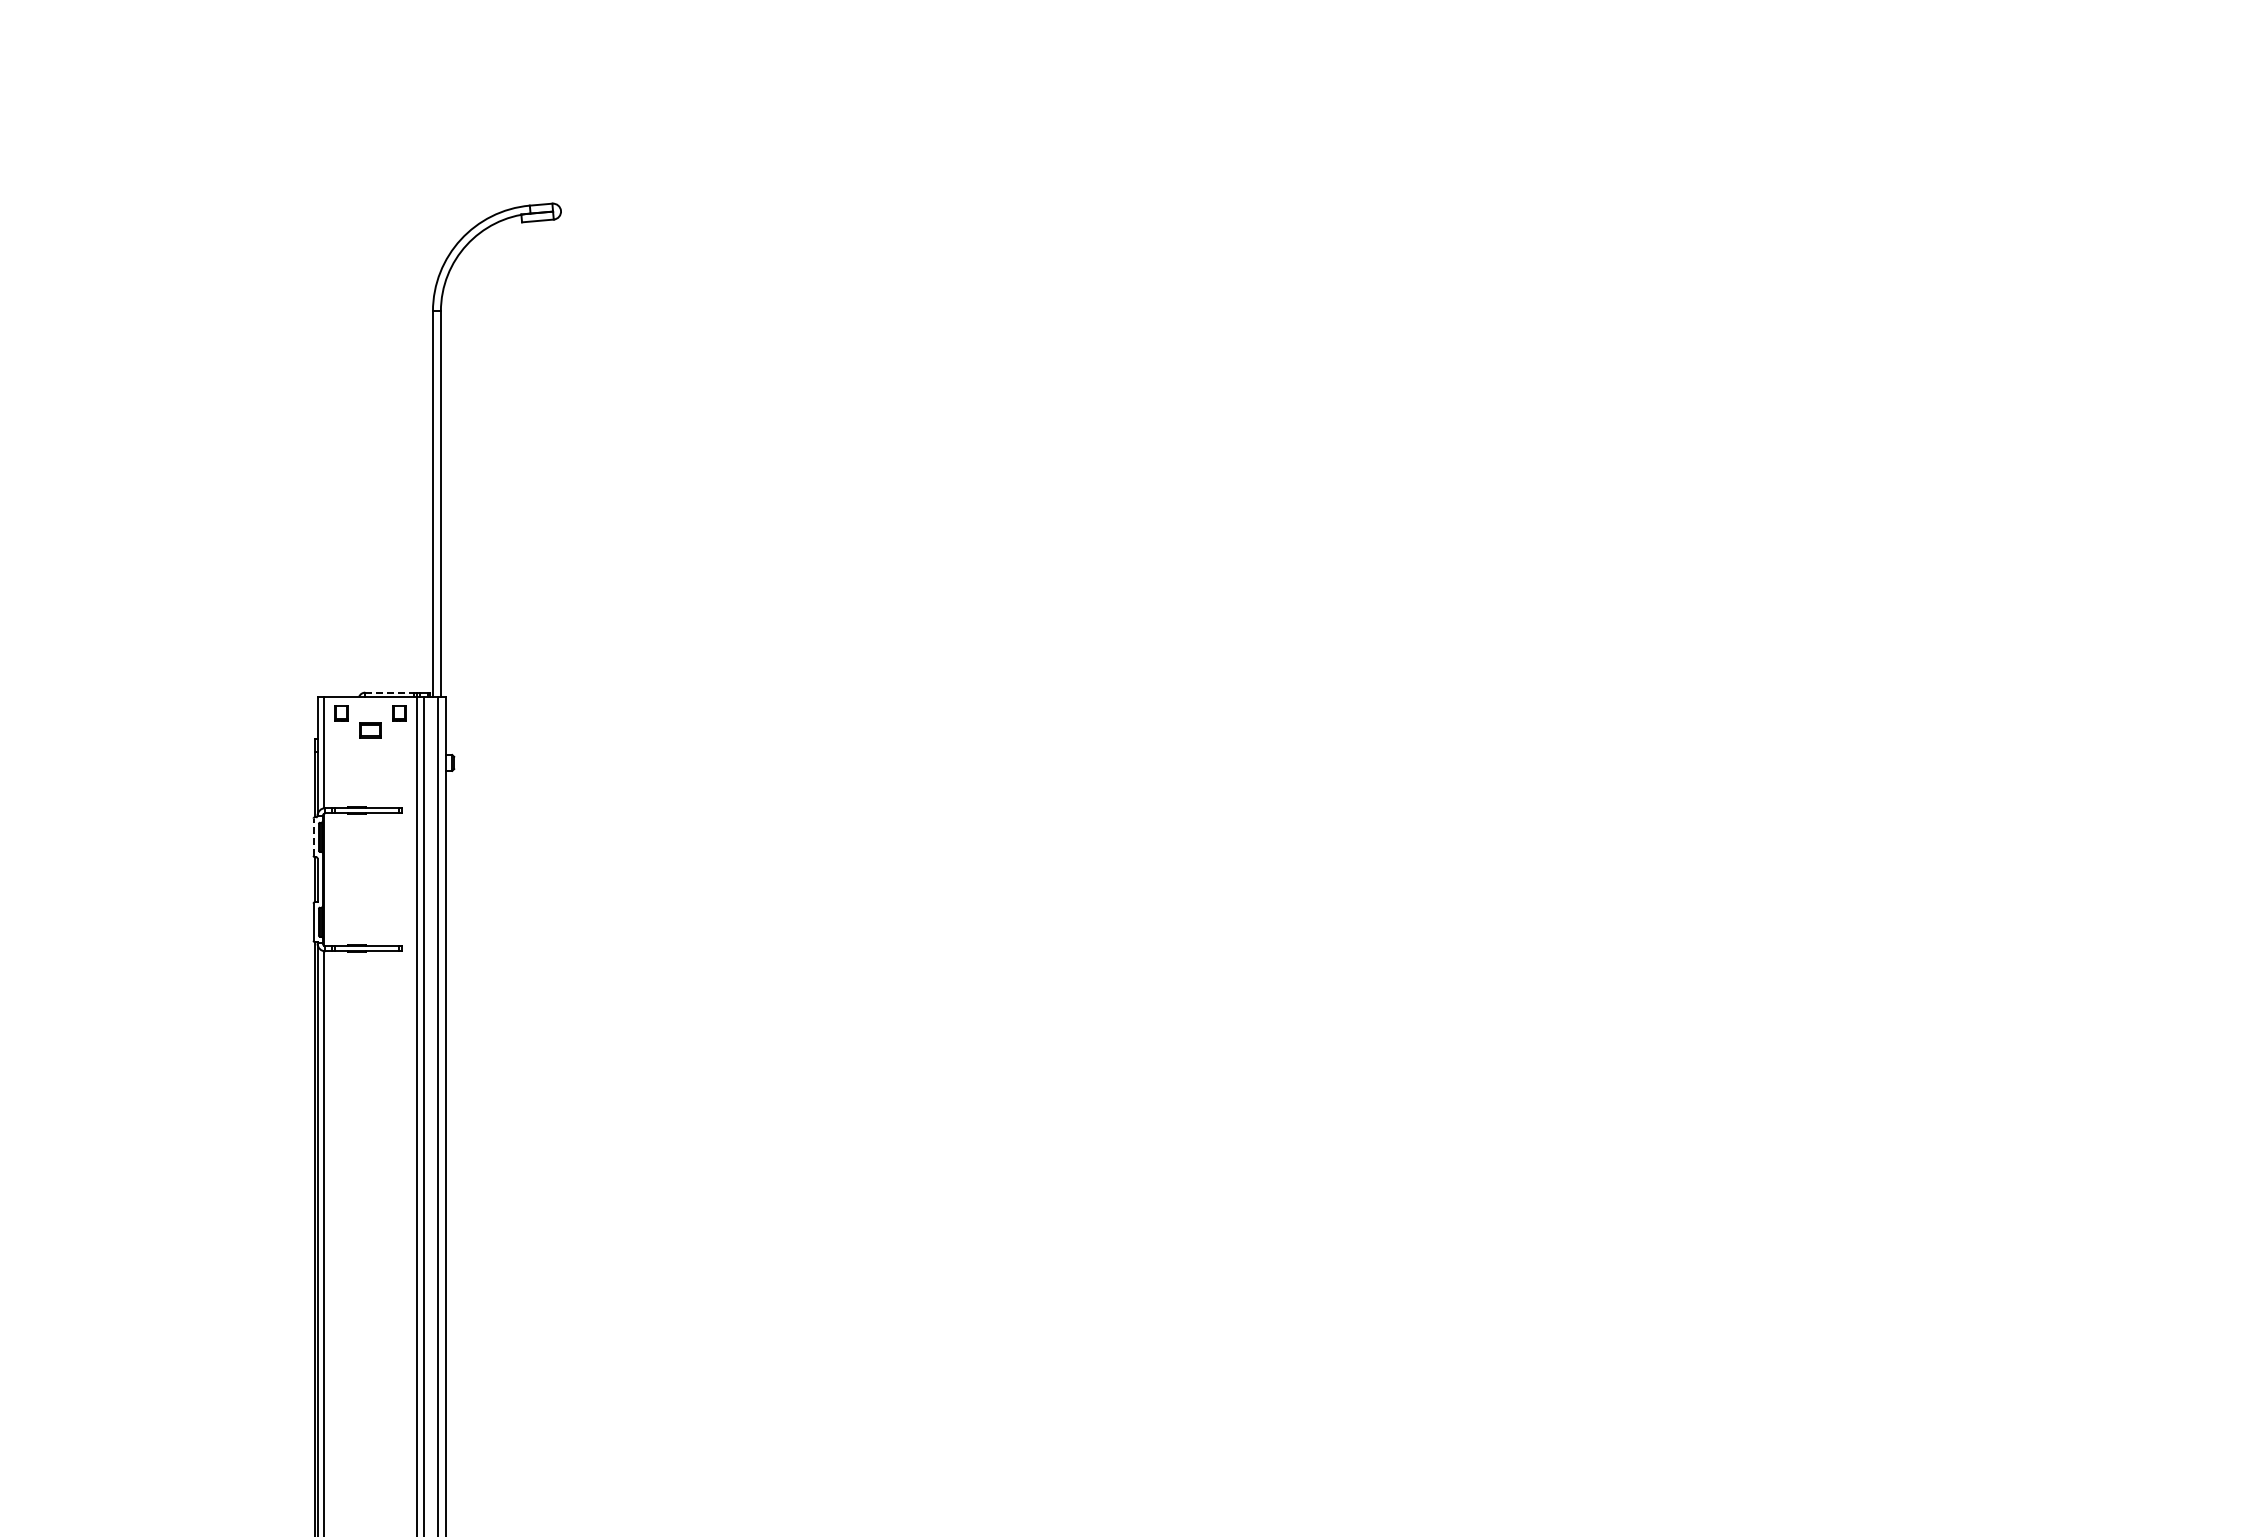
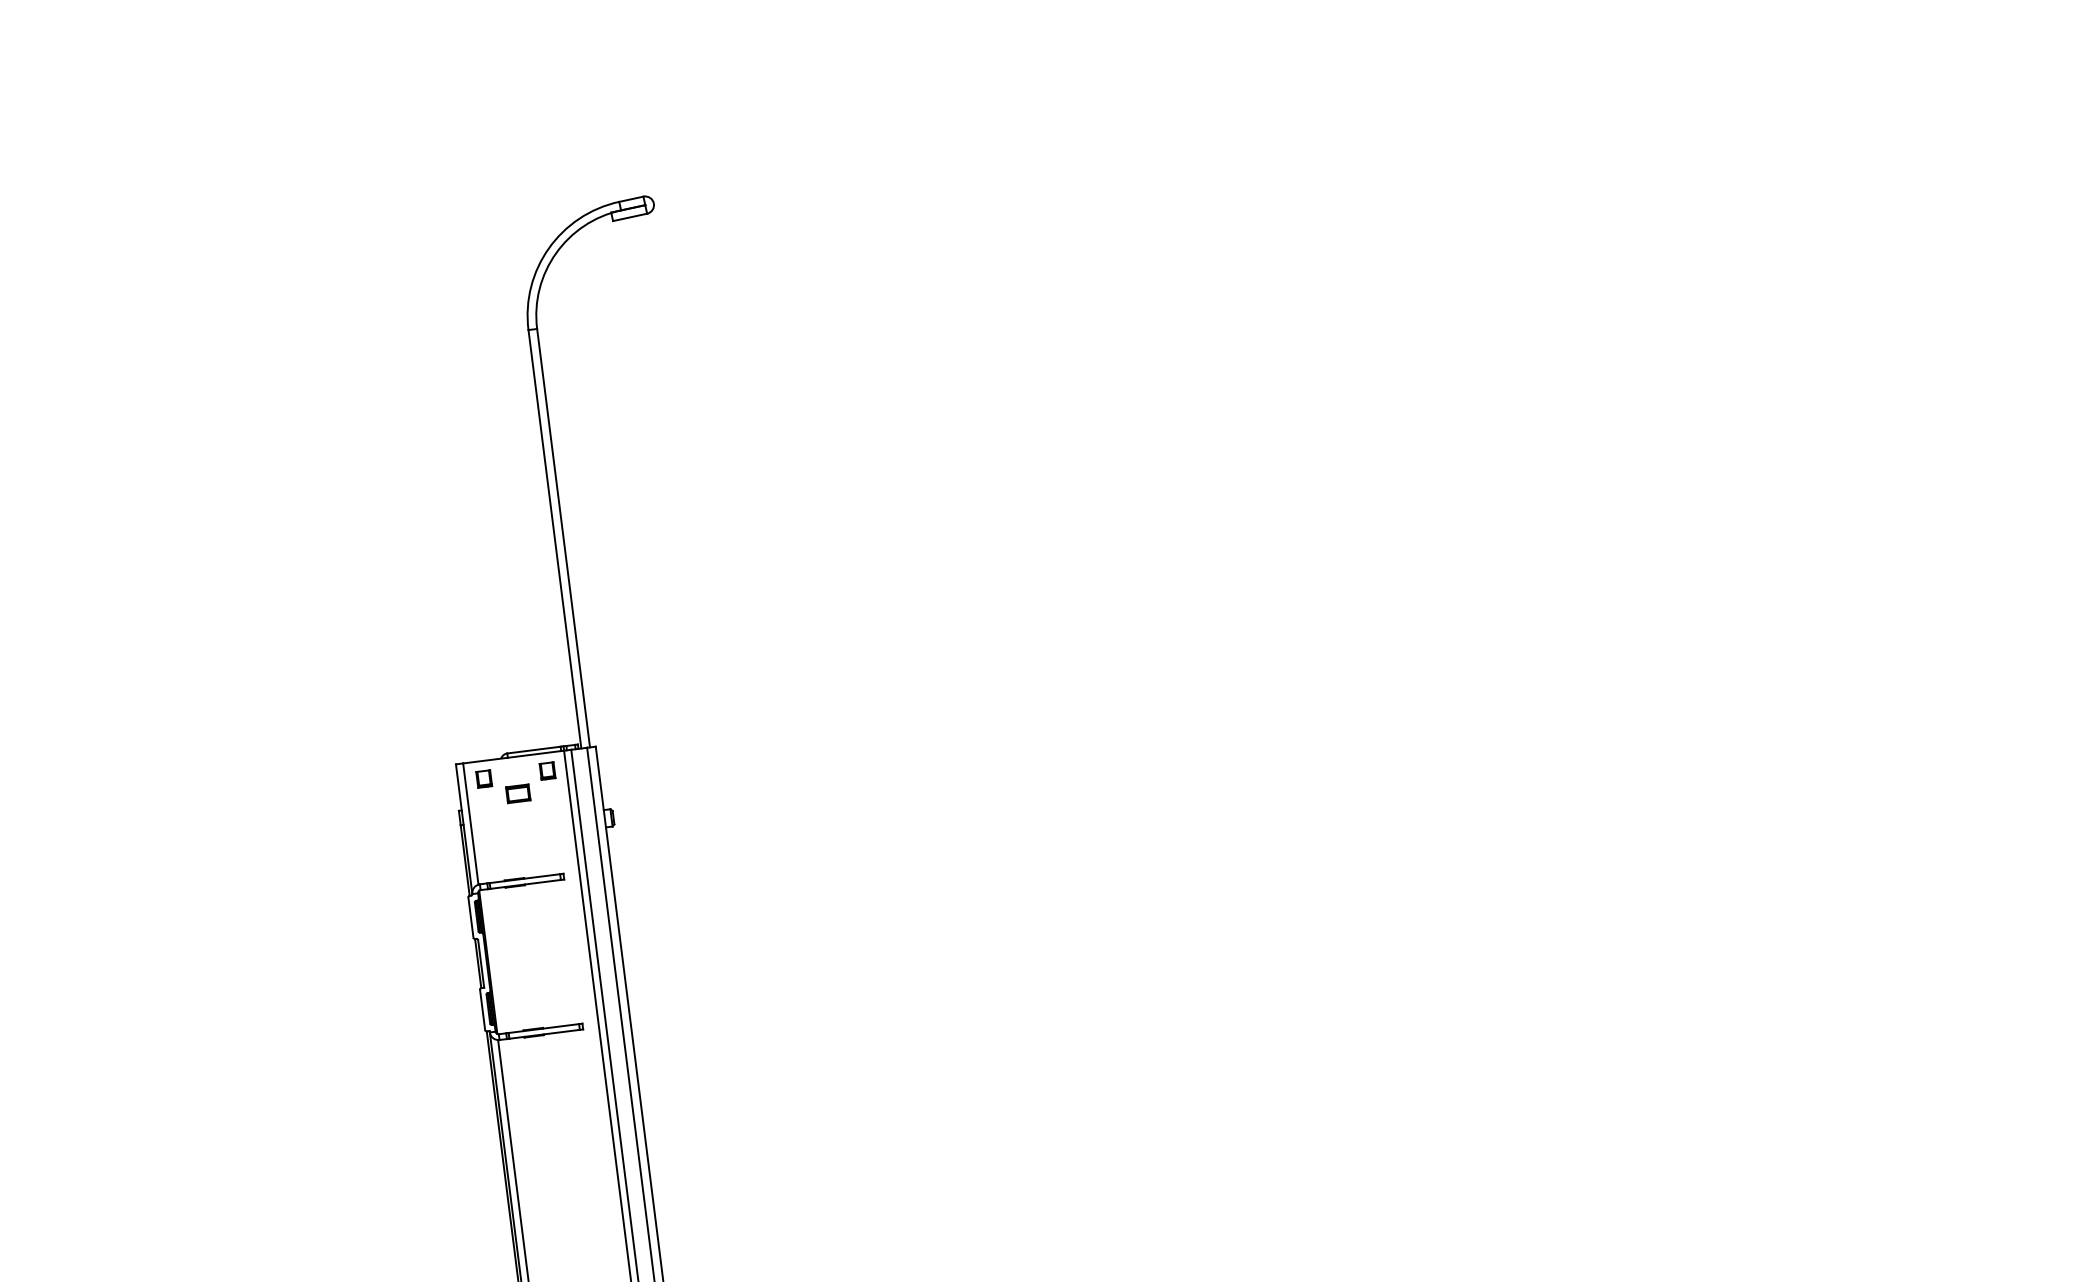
line: (389, 692) -> (533, 749), dashed -> solid
line: (313, 837) -> (470, 917), dashed -> solid

